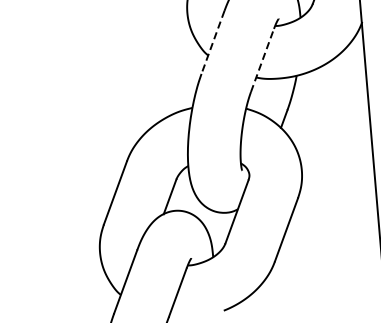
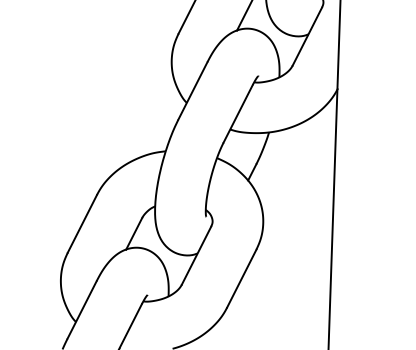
line: (212, 42) -> (192, 91), dashed -> solid
line: (262, 60) -> (238, 113), dashed -> solid

